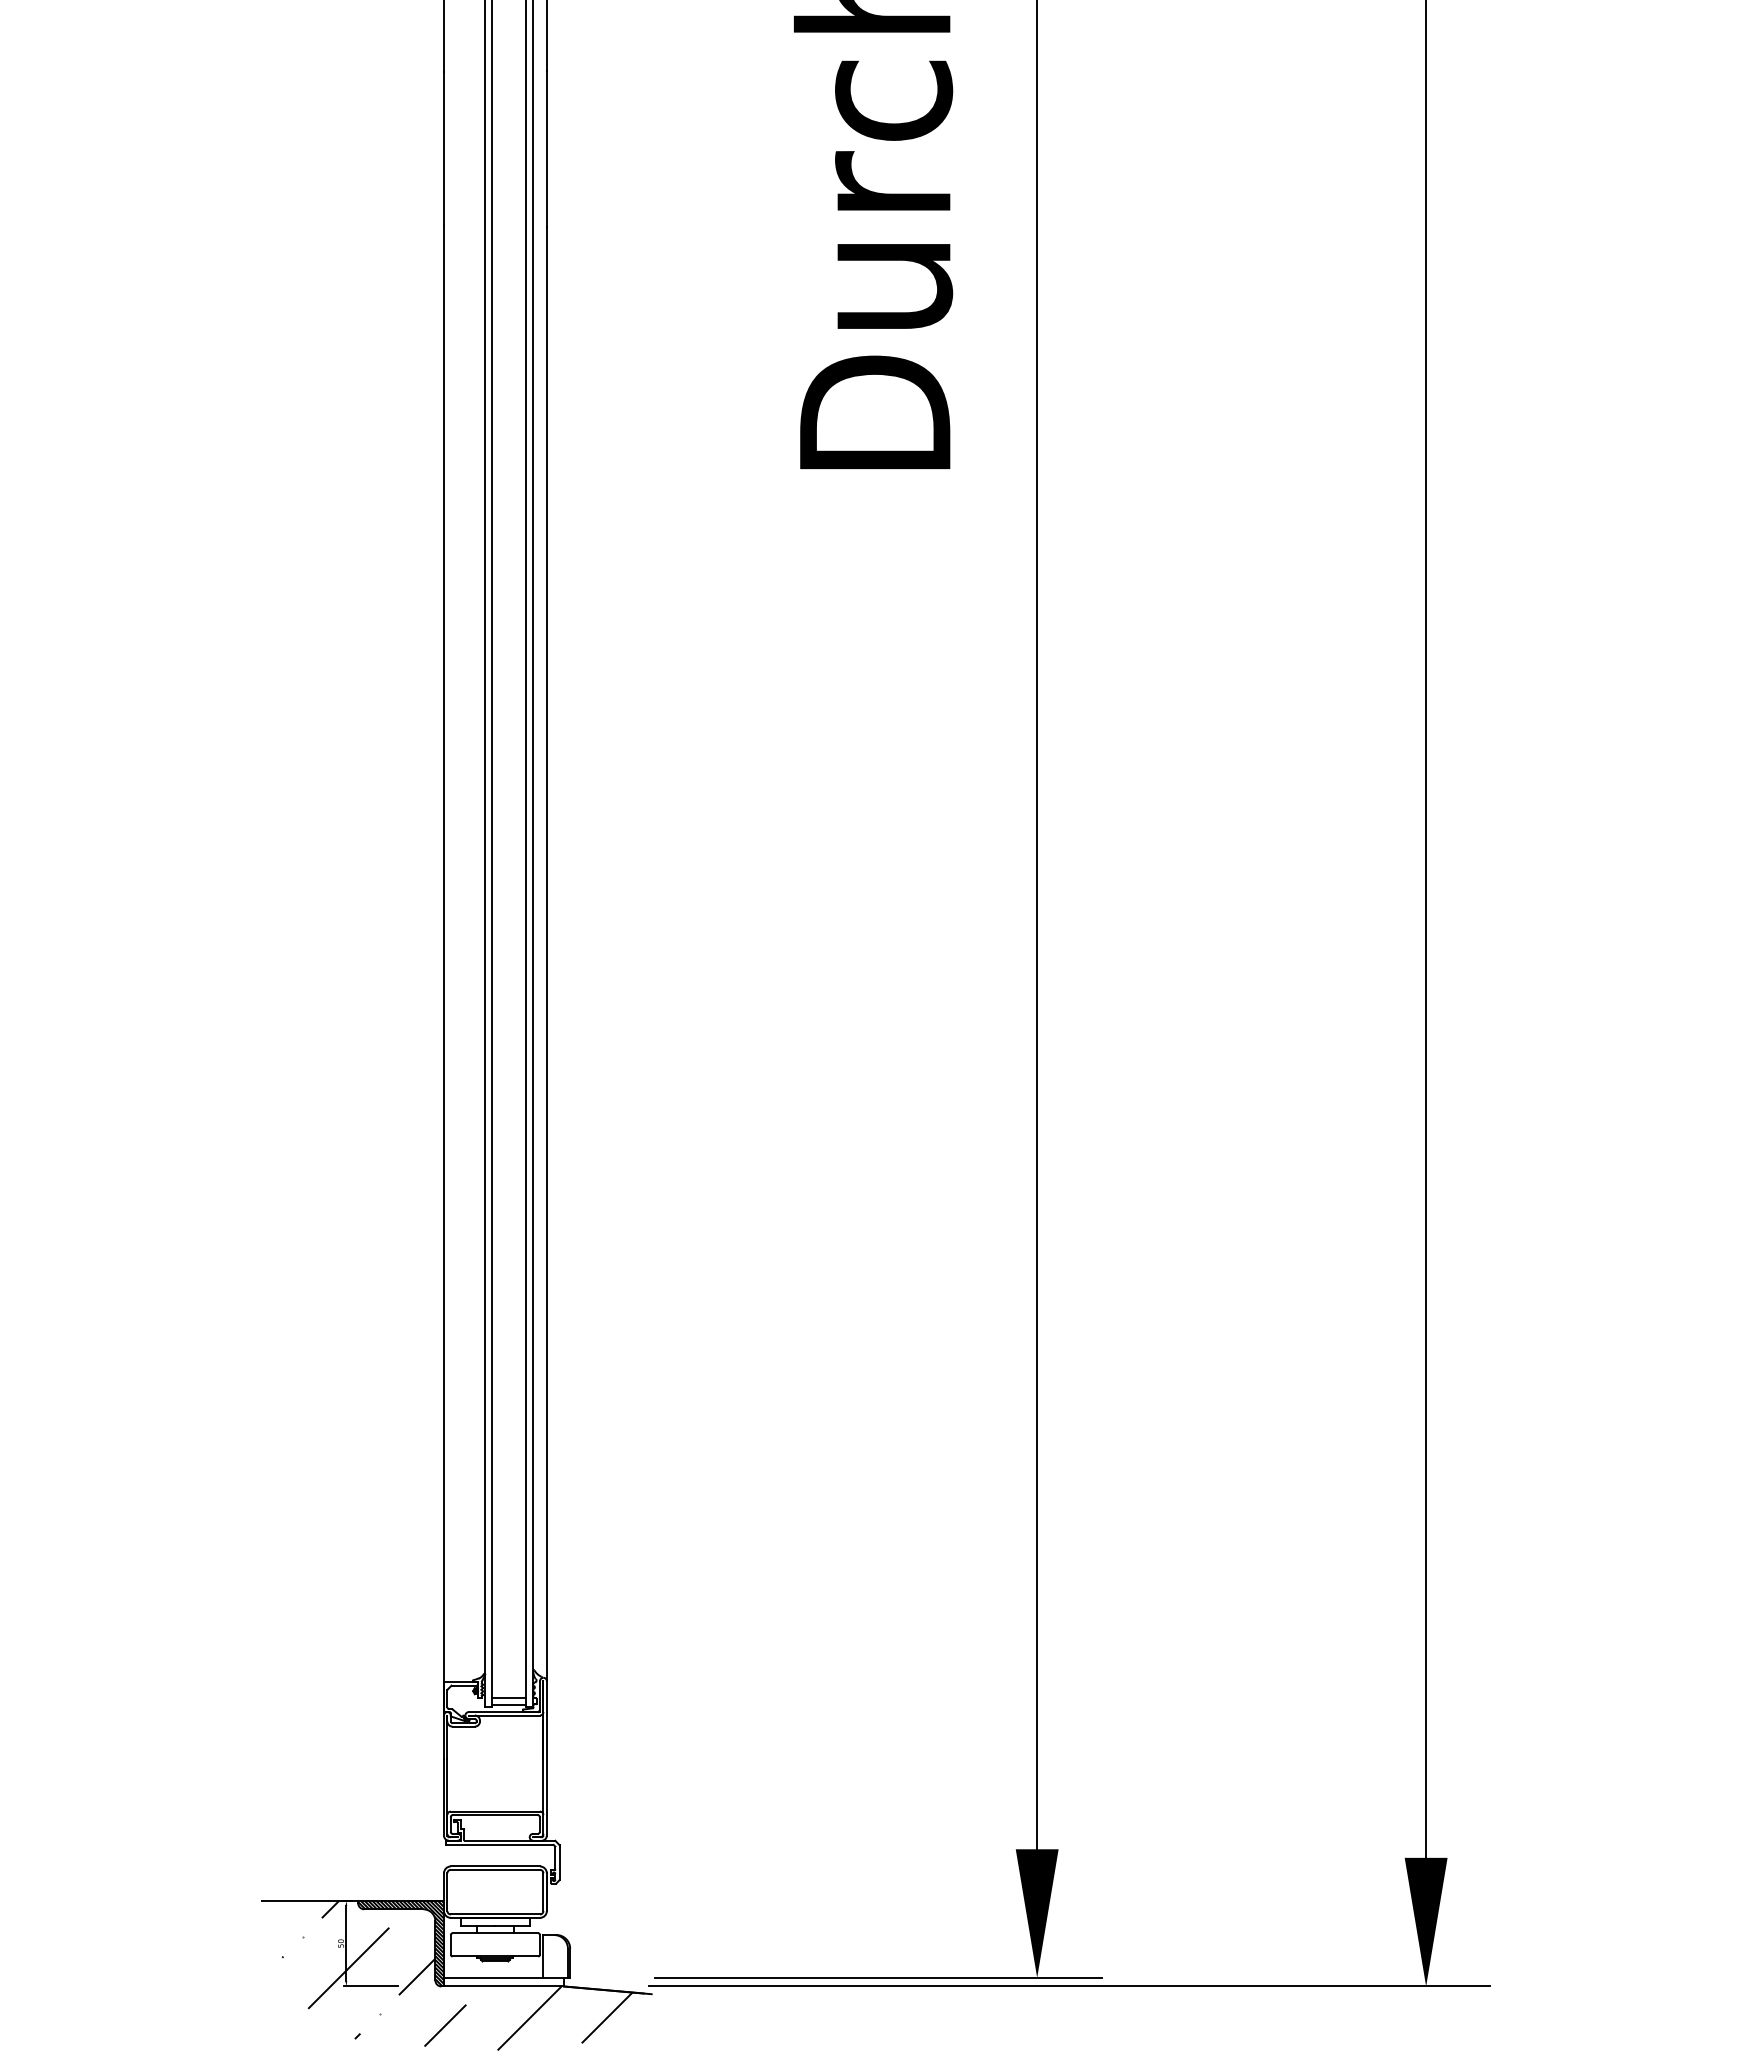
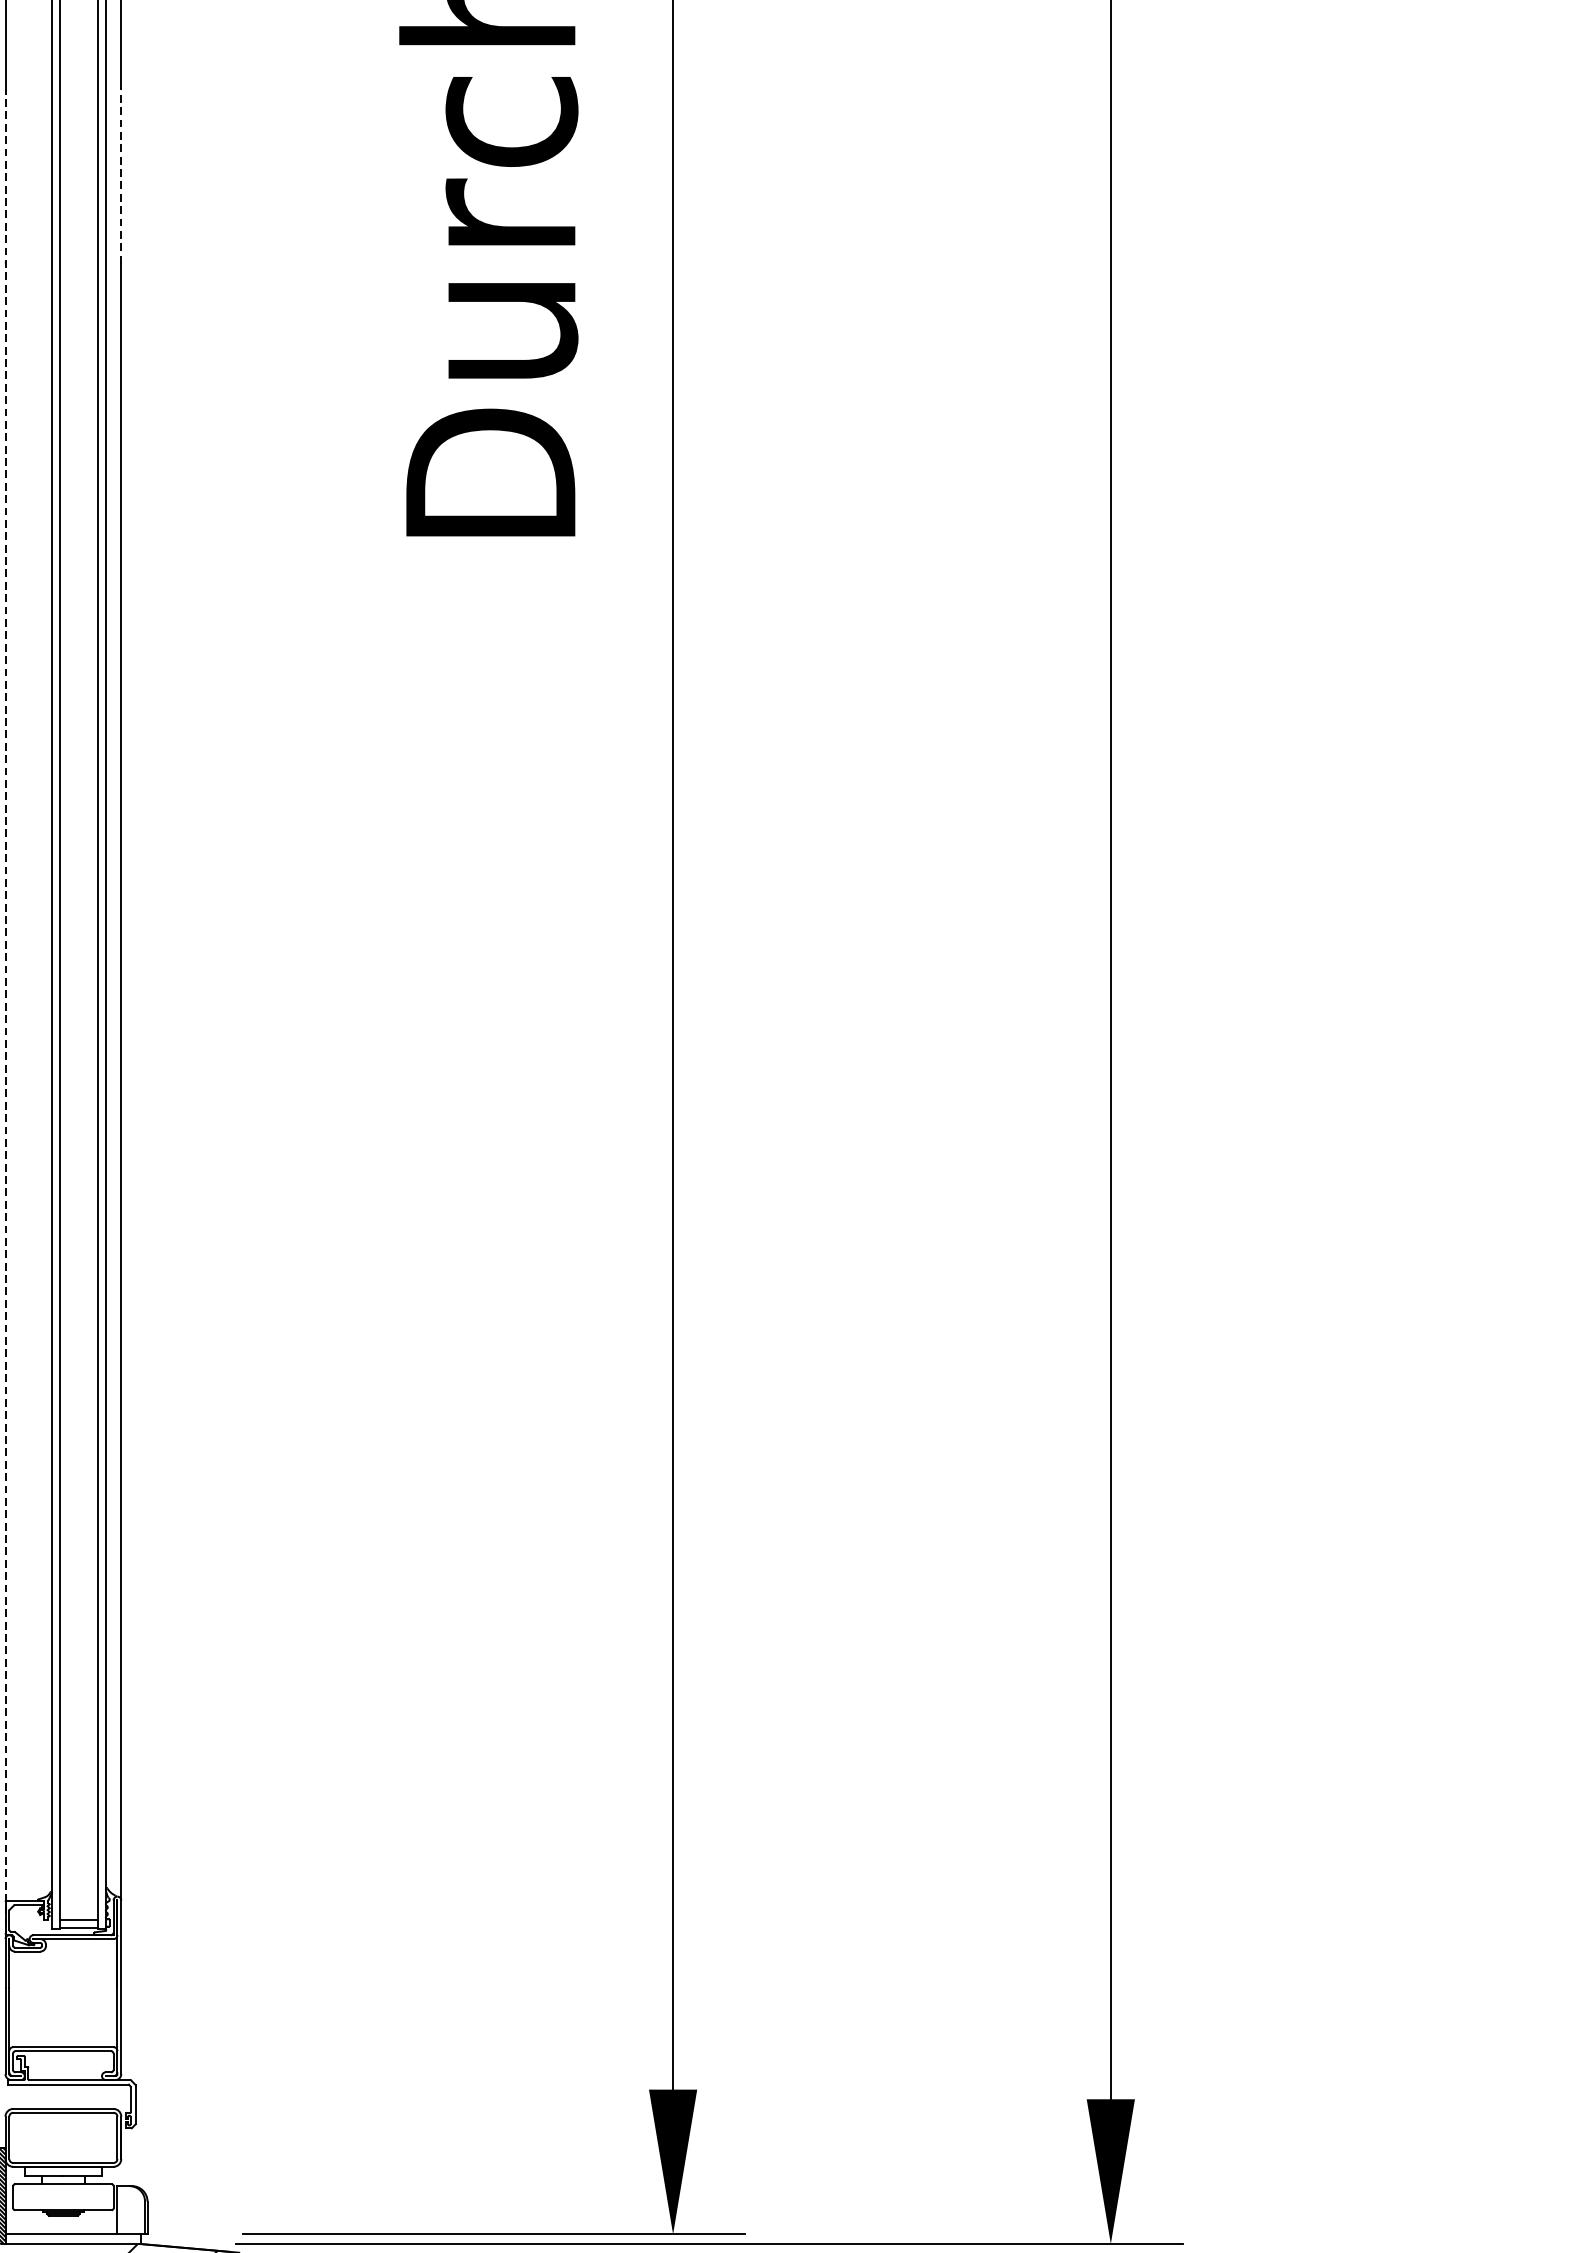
line: (546, 148) -> (120, 175), solid -> dashed
line: (443, 893) -> (4, 1013), solid -> dashed

